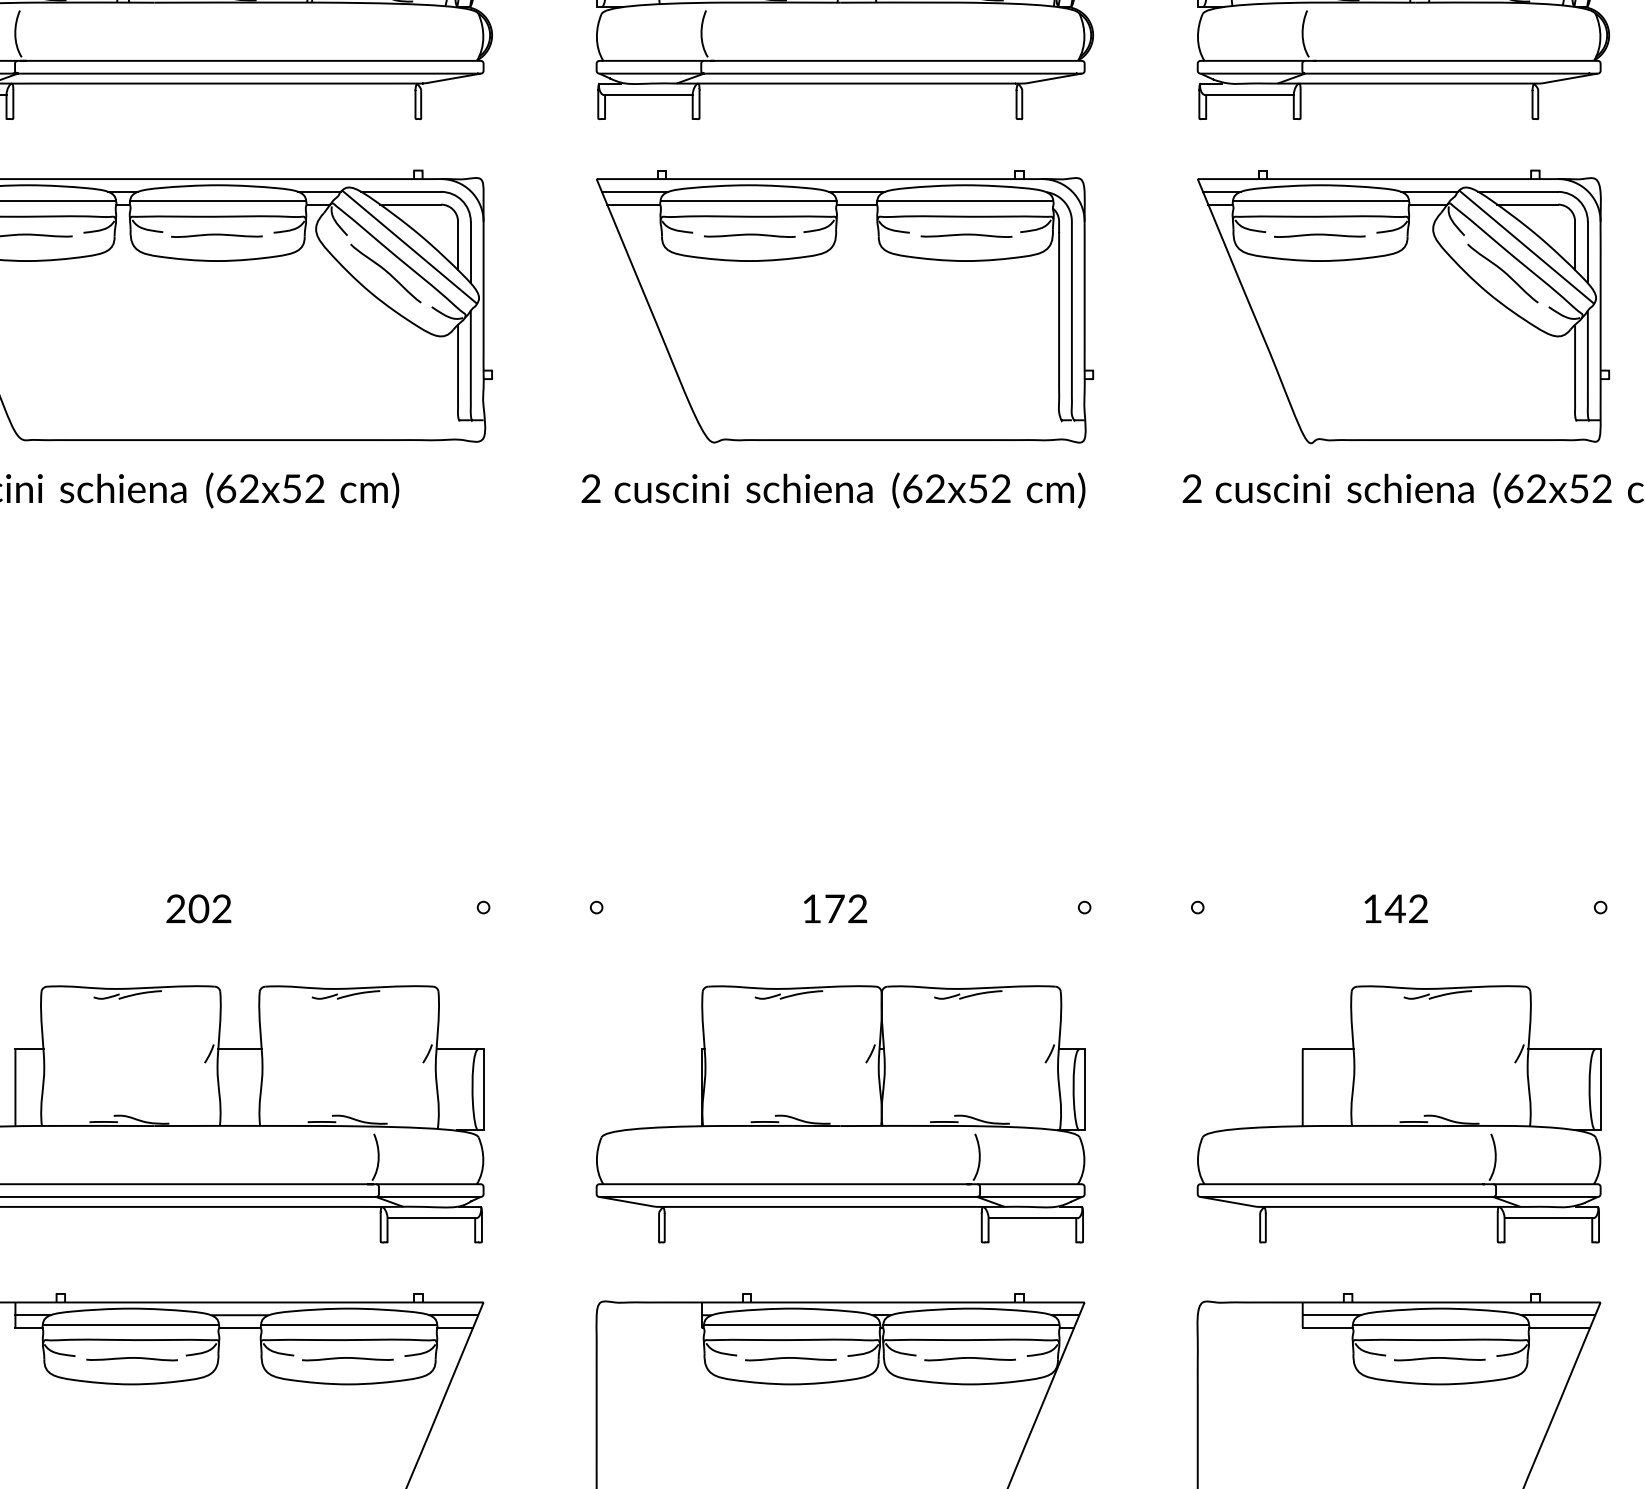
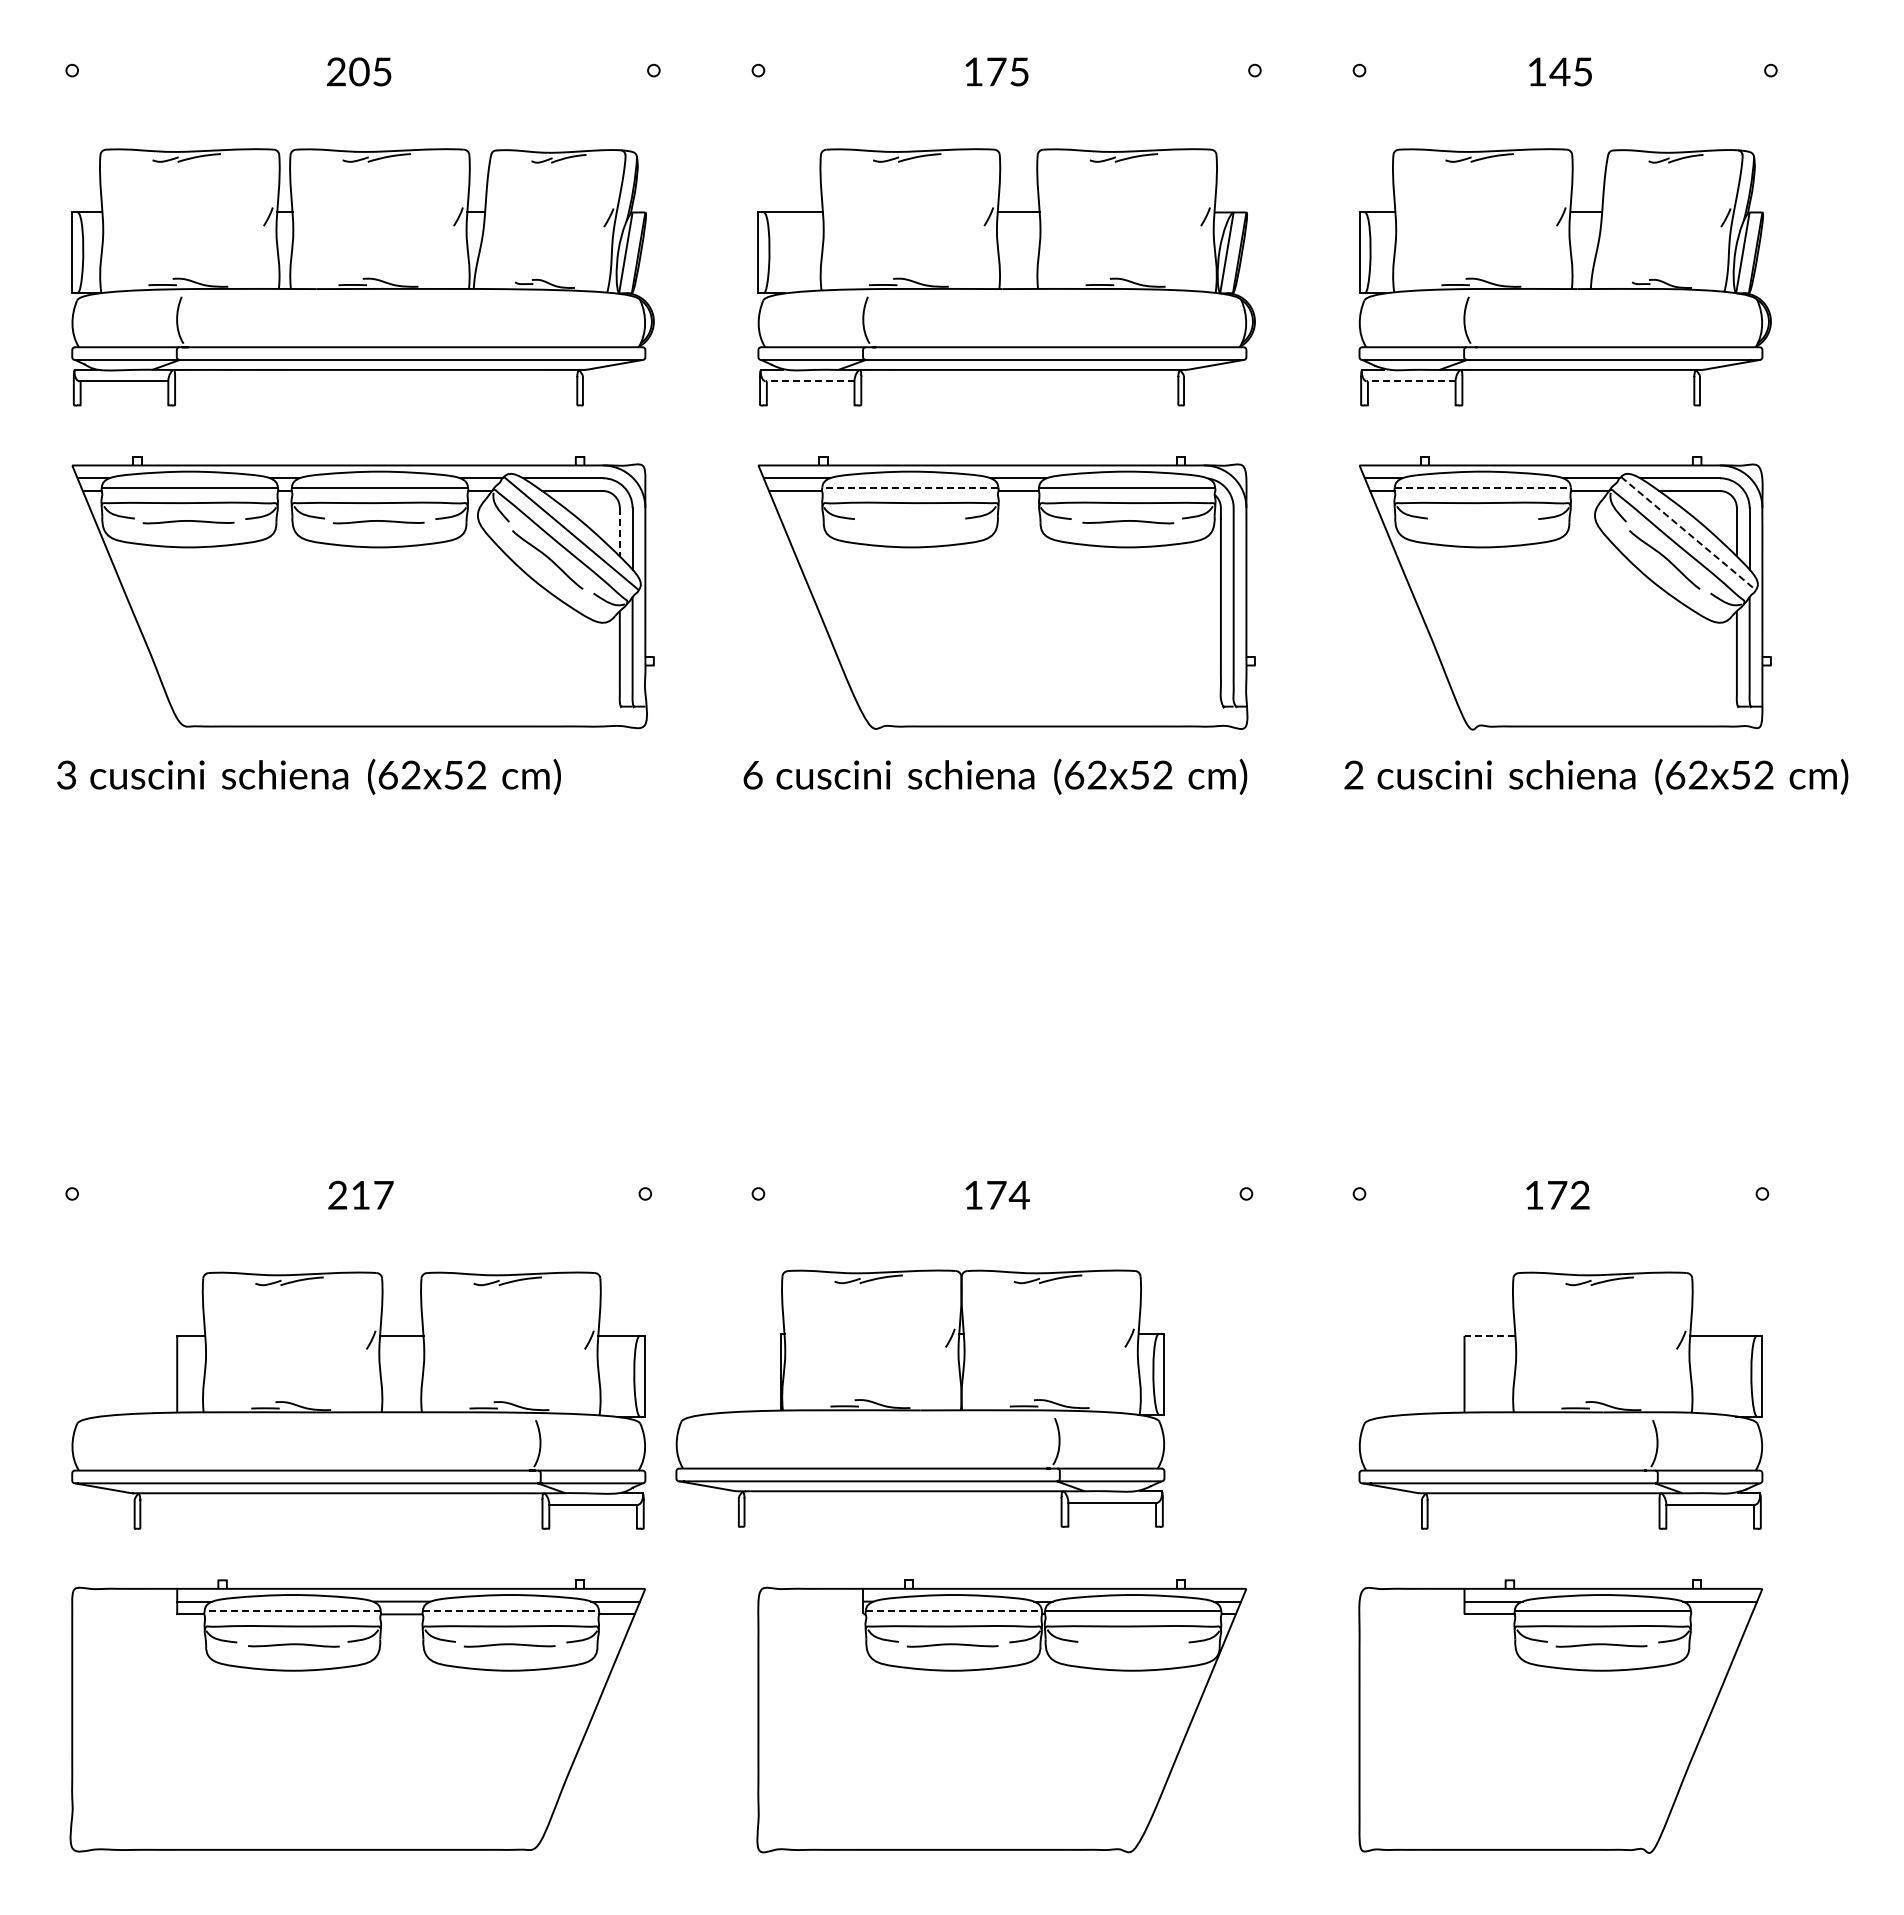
line: (647, 95) -> (809, 381), solid -> dashed
line: (1248, 95) -> (1410, 381), solid -> dashed
line: (748, 201) -> (910, 487), solid -> dashed
line: (1320, 201) -> (1482, 487), solid -> dashed
curve: (749, 235) -> (911, 521), removed
curve: (1319, 235) -> (1481, 521), removed
line: (457, 246) -> (619, 532), solid -> dashed
line: (1526, 247) -> (1688, 533), solid -> dashed
text: (590, 488) -> (752, 774), 2 -> 6
text: (209, 908) -> (371, 1194), 202 -> 217
text: (856, 908) -> (1018, 1194), 172 -> 174
text: (1394, 909) -> (1556, 1195), 142 -> 172
line: (1327, 1049) -> (1489, 1335), solid -> dashed
part: (840, 1114) -> (920, 1398), moved
line: (130, 1324) -> (292, 1610), solid -> dashed
line: (348, 1324) -> (510, 1610), solid -> dashed
line: (791, 1324) -> (953, 1610), solid -> dashed
line: (1559, 1328) -> (1721, 1614), removed
curve: (969, 1359) -> (1131, 1645), removed

